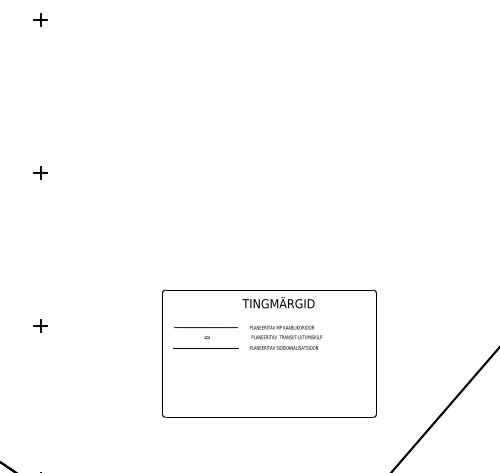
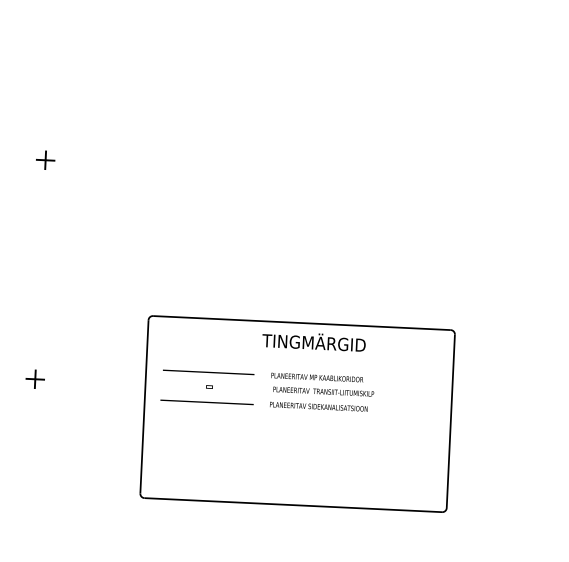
text: (269, 353) -> (297, 413), moved

